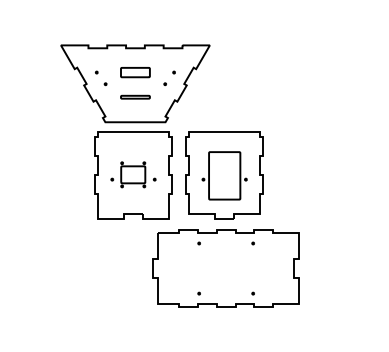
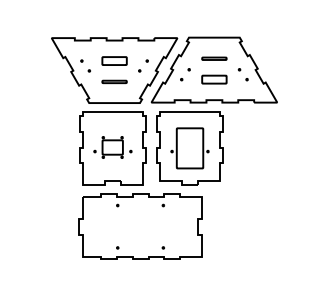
part: (253, 83) -> (214, 70), added
part: (225, 268) -> (139, 226), moved

